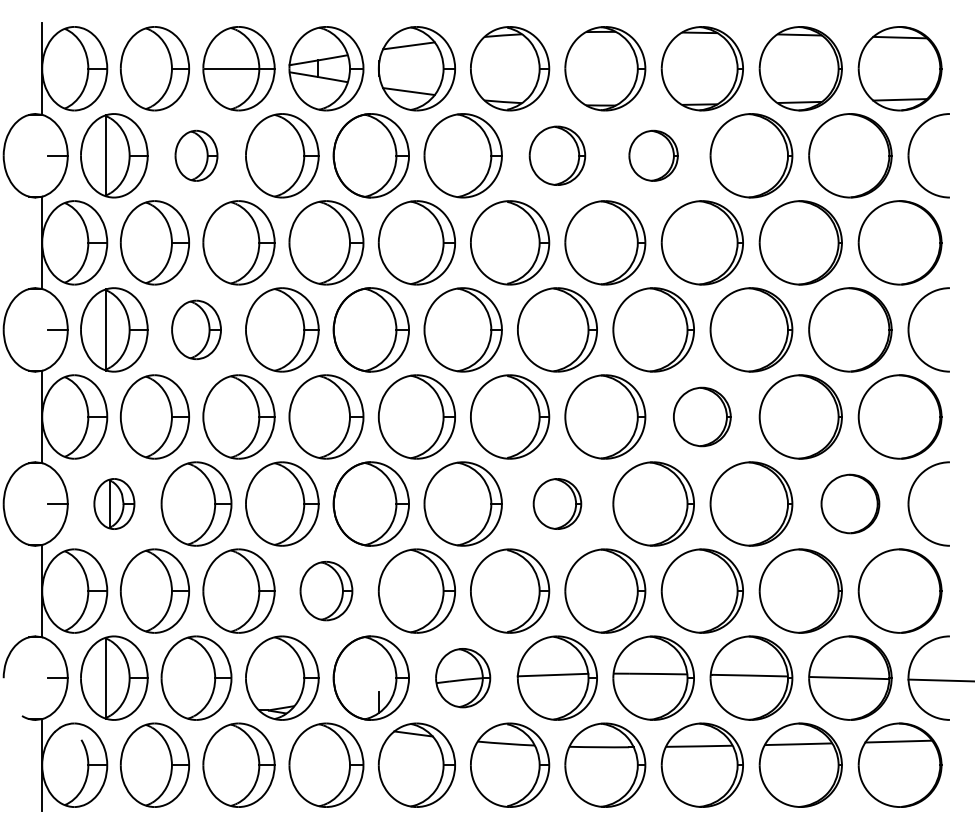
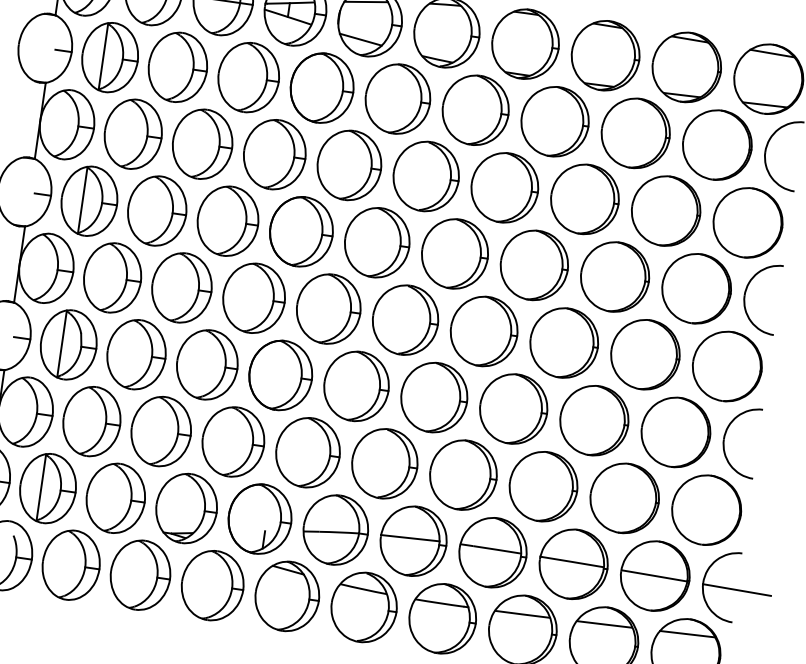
part: (196, 155) -> (177, 67), size x1.67
part: (557, 155) -> (475, 110), size x1.43
part: (653, 155) -> (554, 121), size x1.67
part: (196, 329) -> (157, 210), size x1.43
part: (701, 416) -> (563, 342), size x1.43
part: (114, 503) -> (68, 344), size x1.67
part: (557, 503) -> (434, 397), size x1.67
part: (850, 503) -> (676, 432), size x1.43
part: (326, 590) -> (233, 441), size x1.43
part: (462, 677) -> (335, 529), size x1.43

